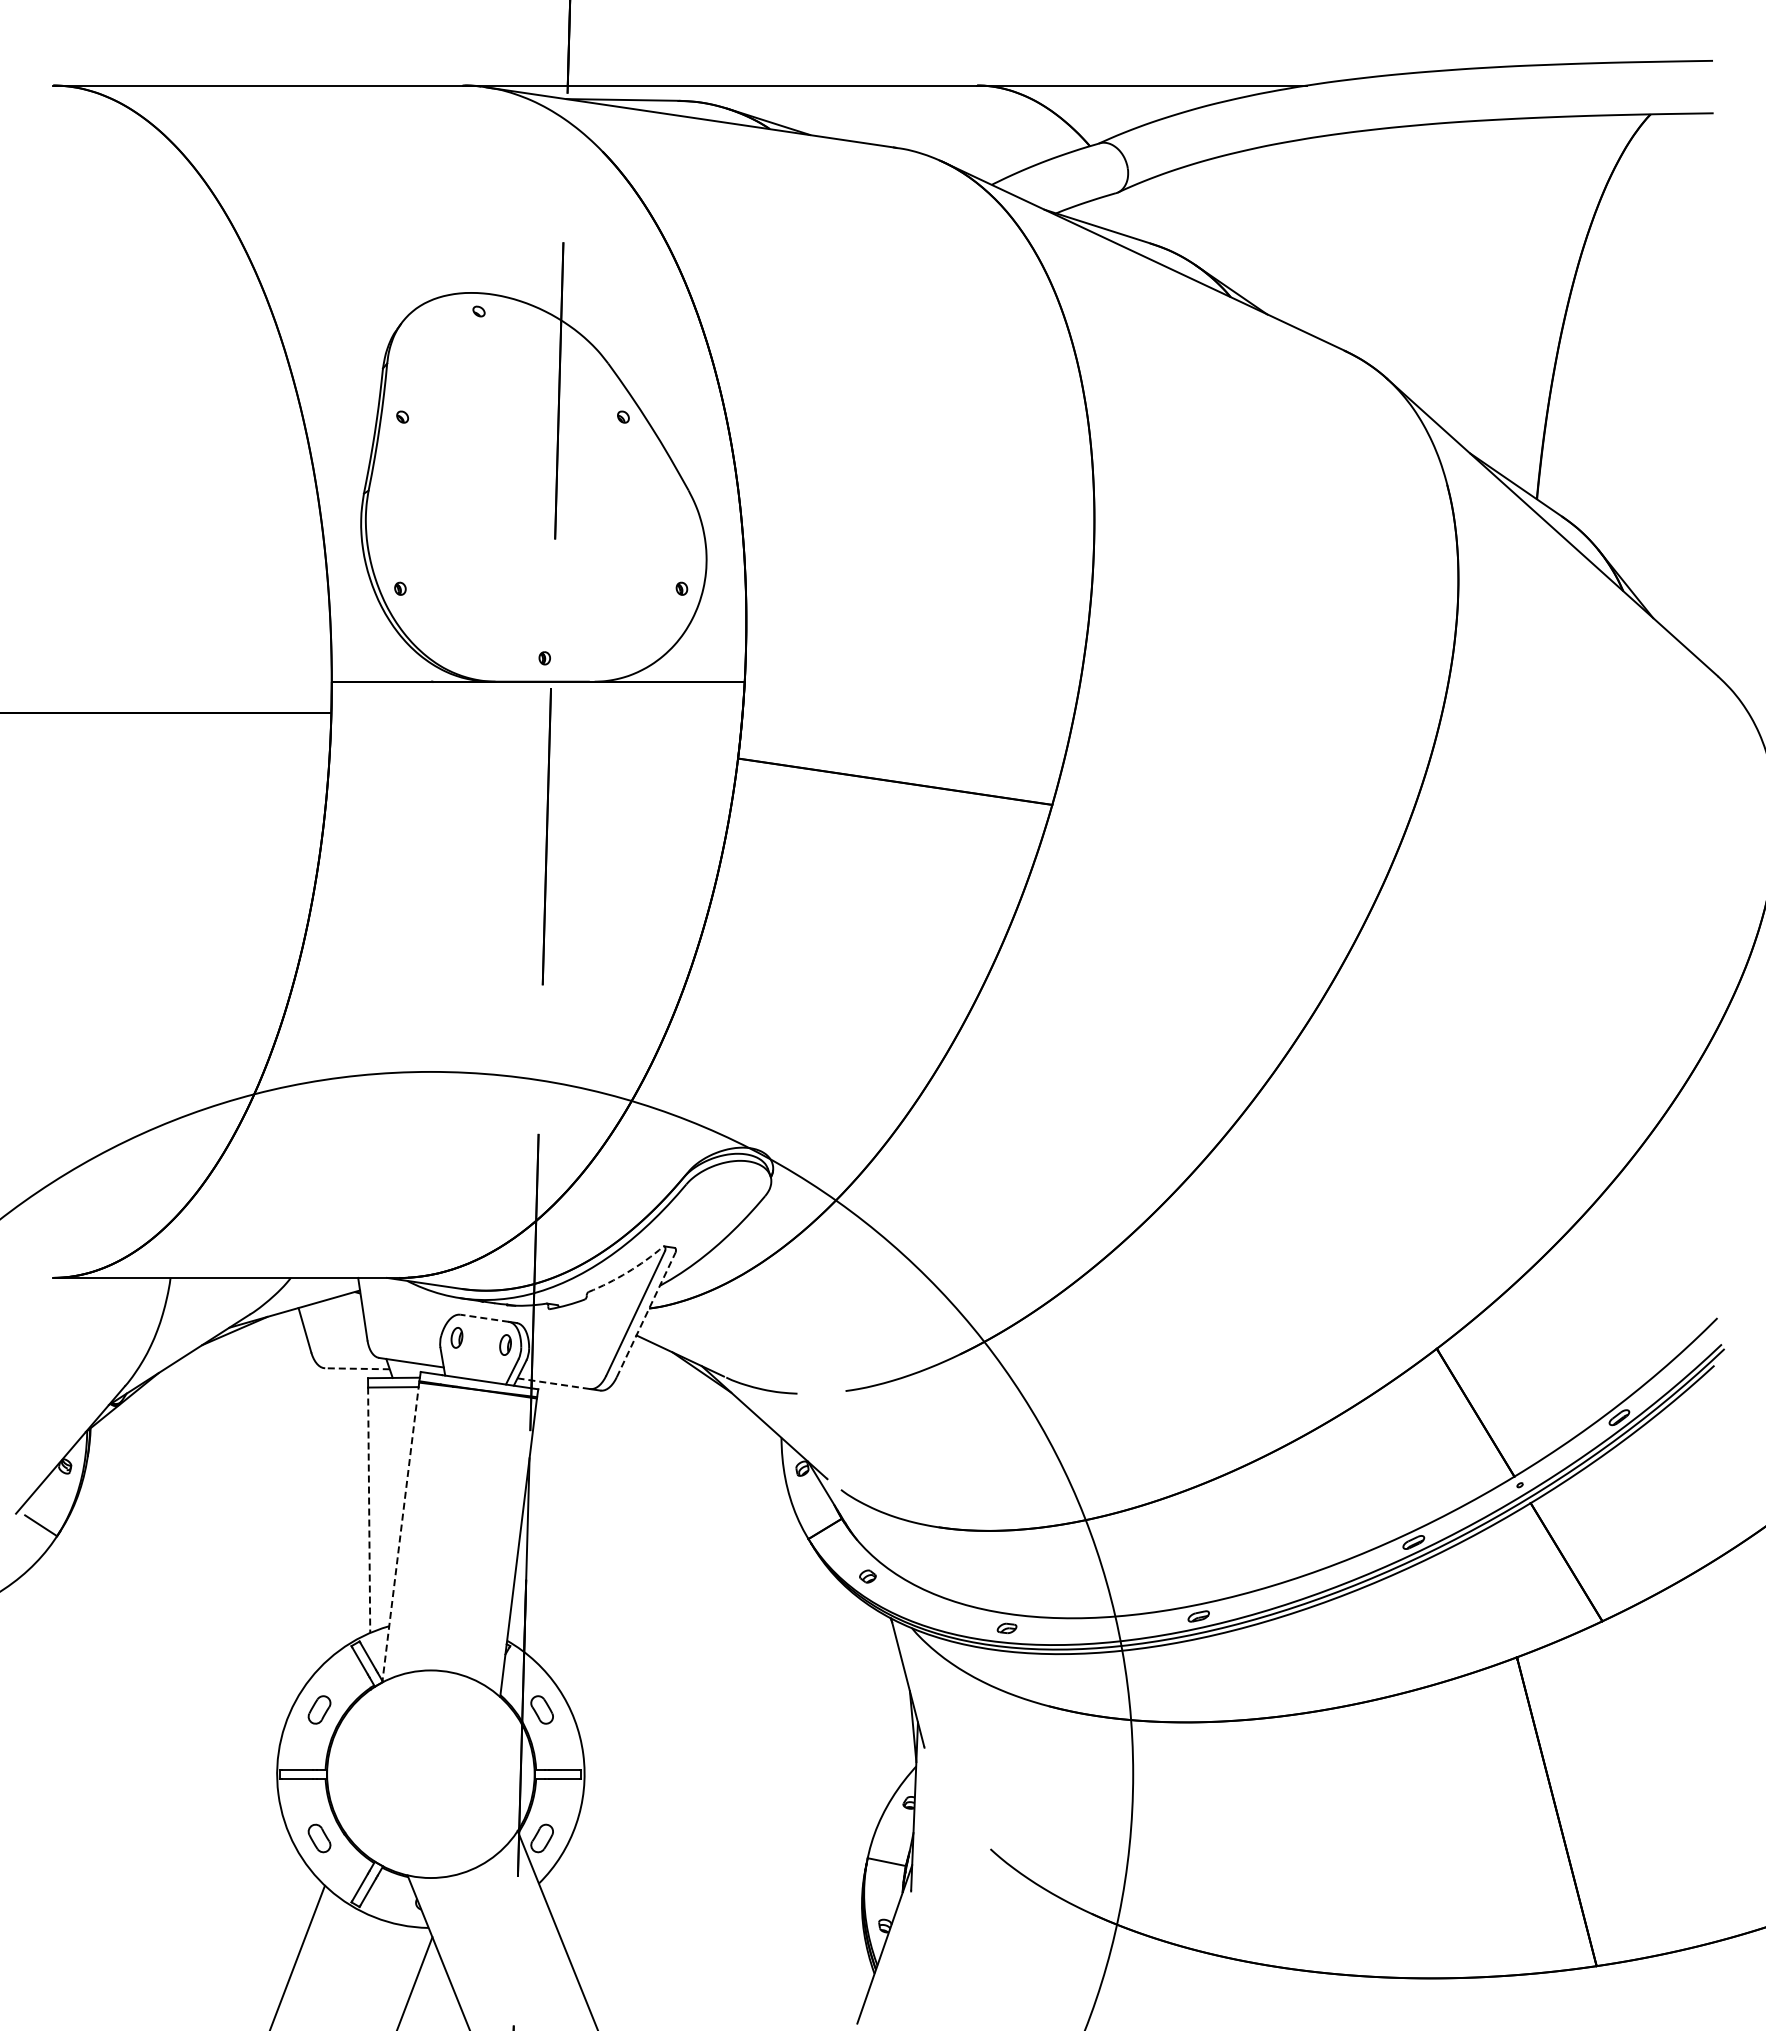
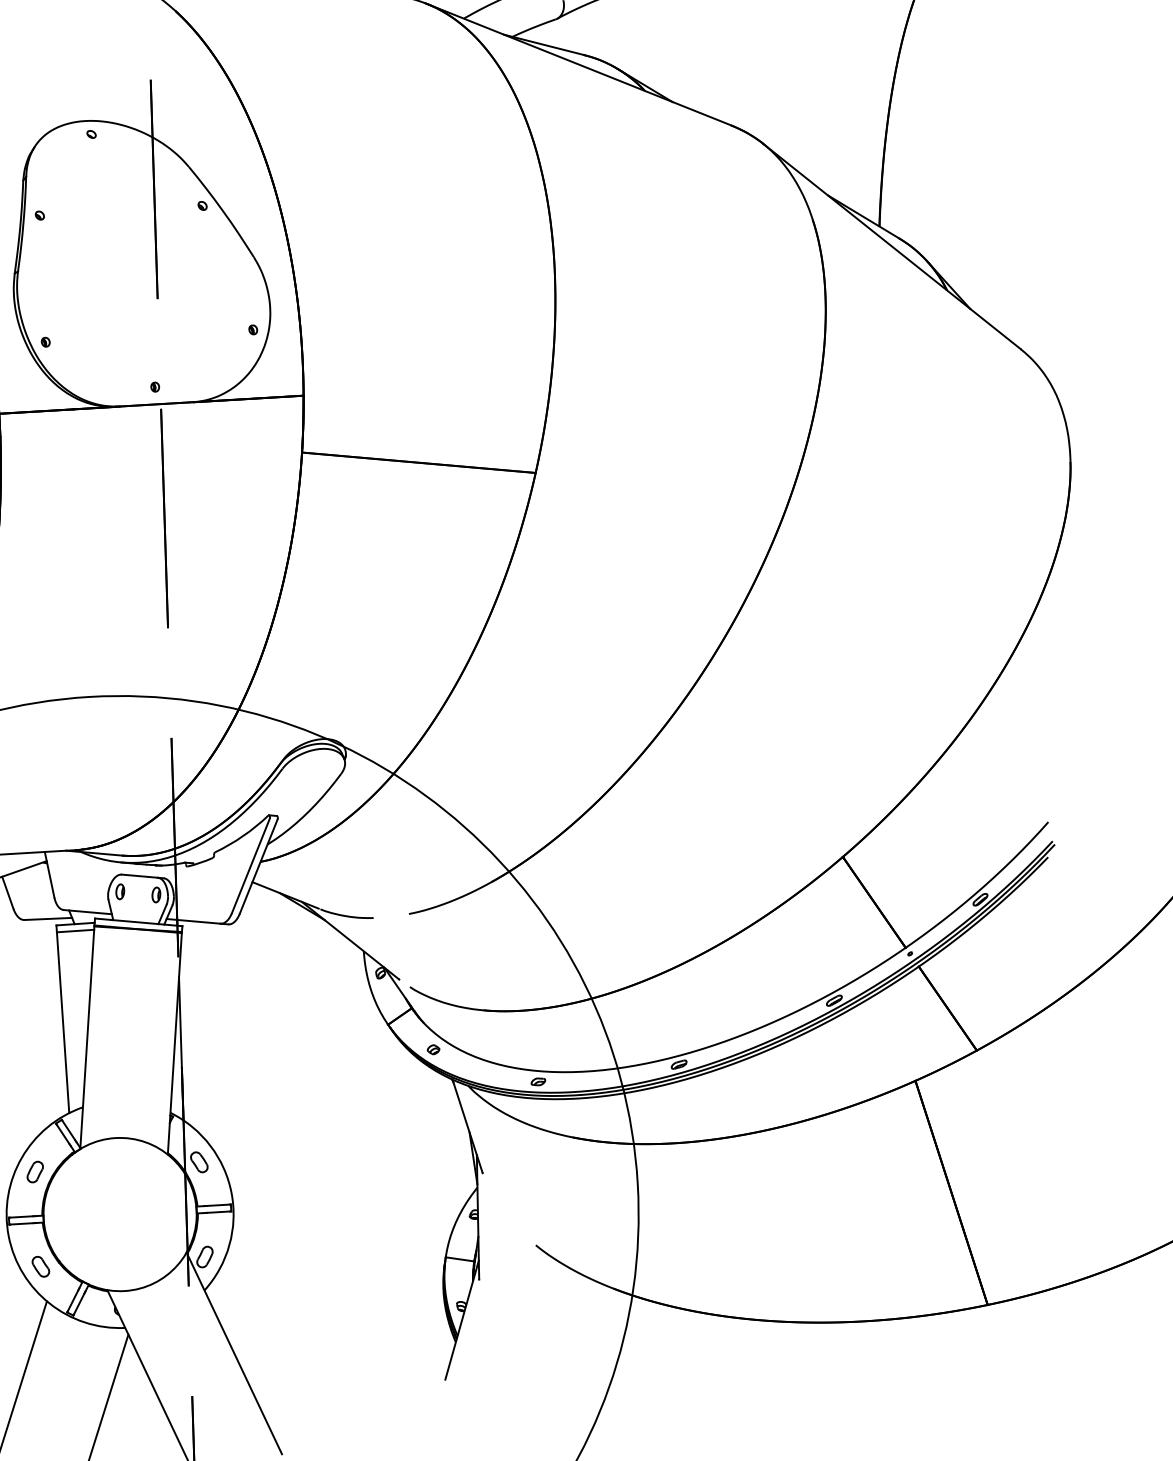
arc: (627, 1272) -> (243, 836), dashed -> solid
line: (646, 1315) -> (258, 867), dashed -> solid
line: (484, 1318) -> (139, 876), dashed -> solid
line: (357, 1368) -> (48, 918), dashed -> solid
line: (553, 1383) -> (193, 921), dashed -> solid
line: (369, 1510) -> (63, 1022), dashed -> solid
line: (400, 1533) -> (87, 1038), dashed -> solid

